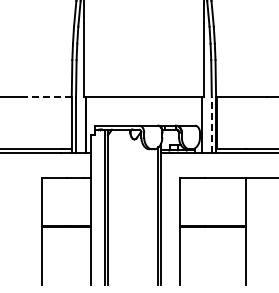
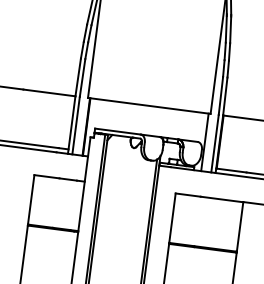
line: (46, 97) -> (49, 93), dashed -> solid
line: (211, 124) -> (214, 142), dashed -> solid

